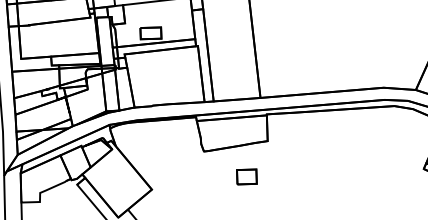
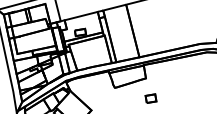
part: (245, 176) -> (150, 98), moved

